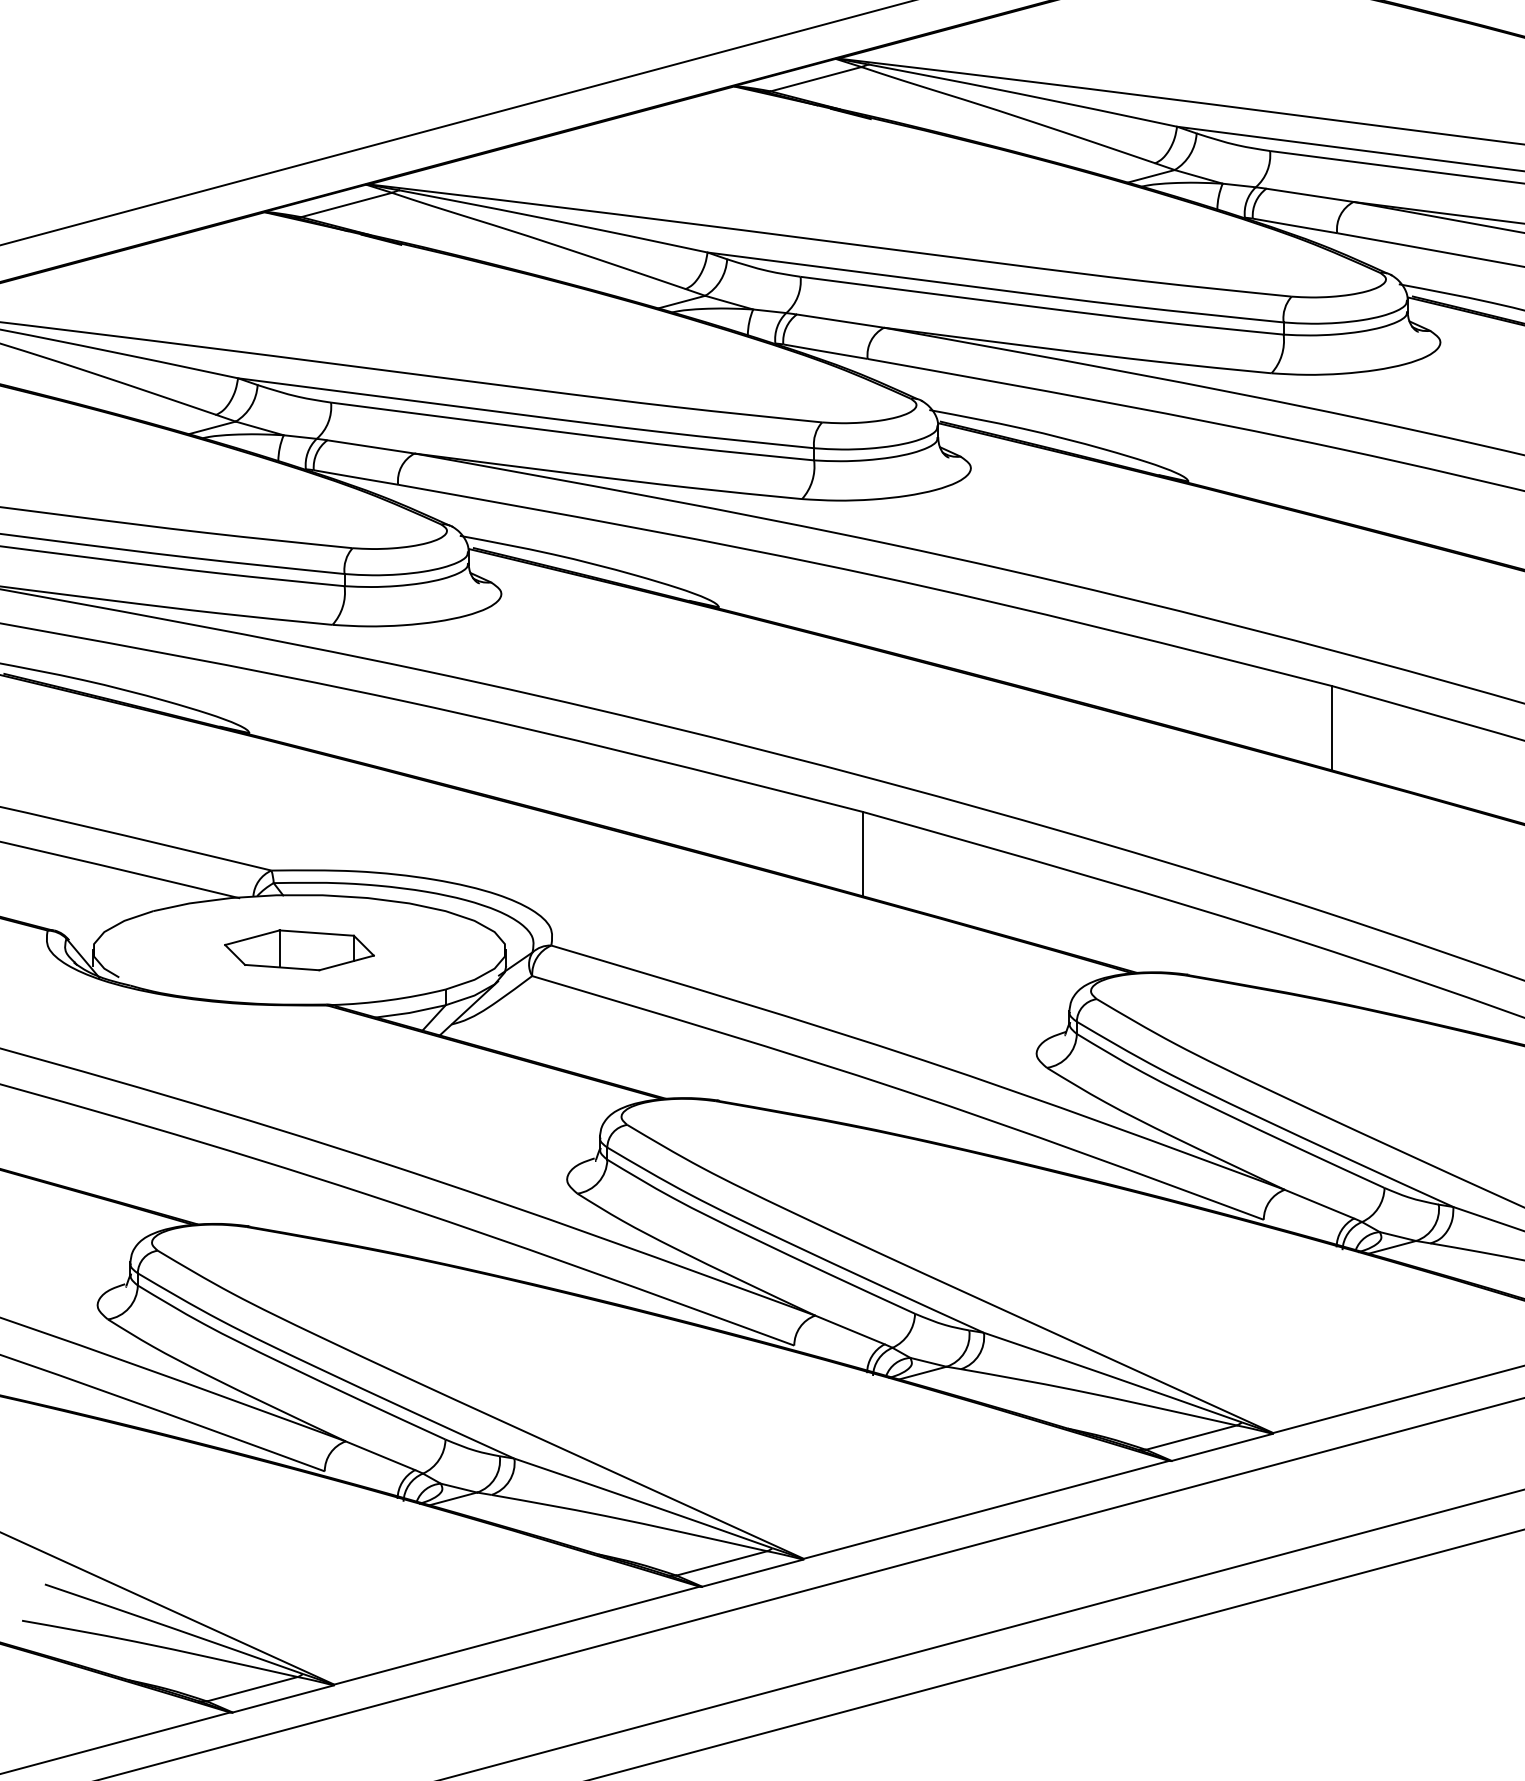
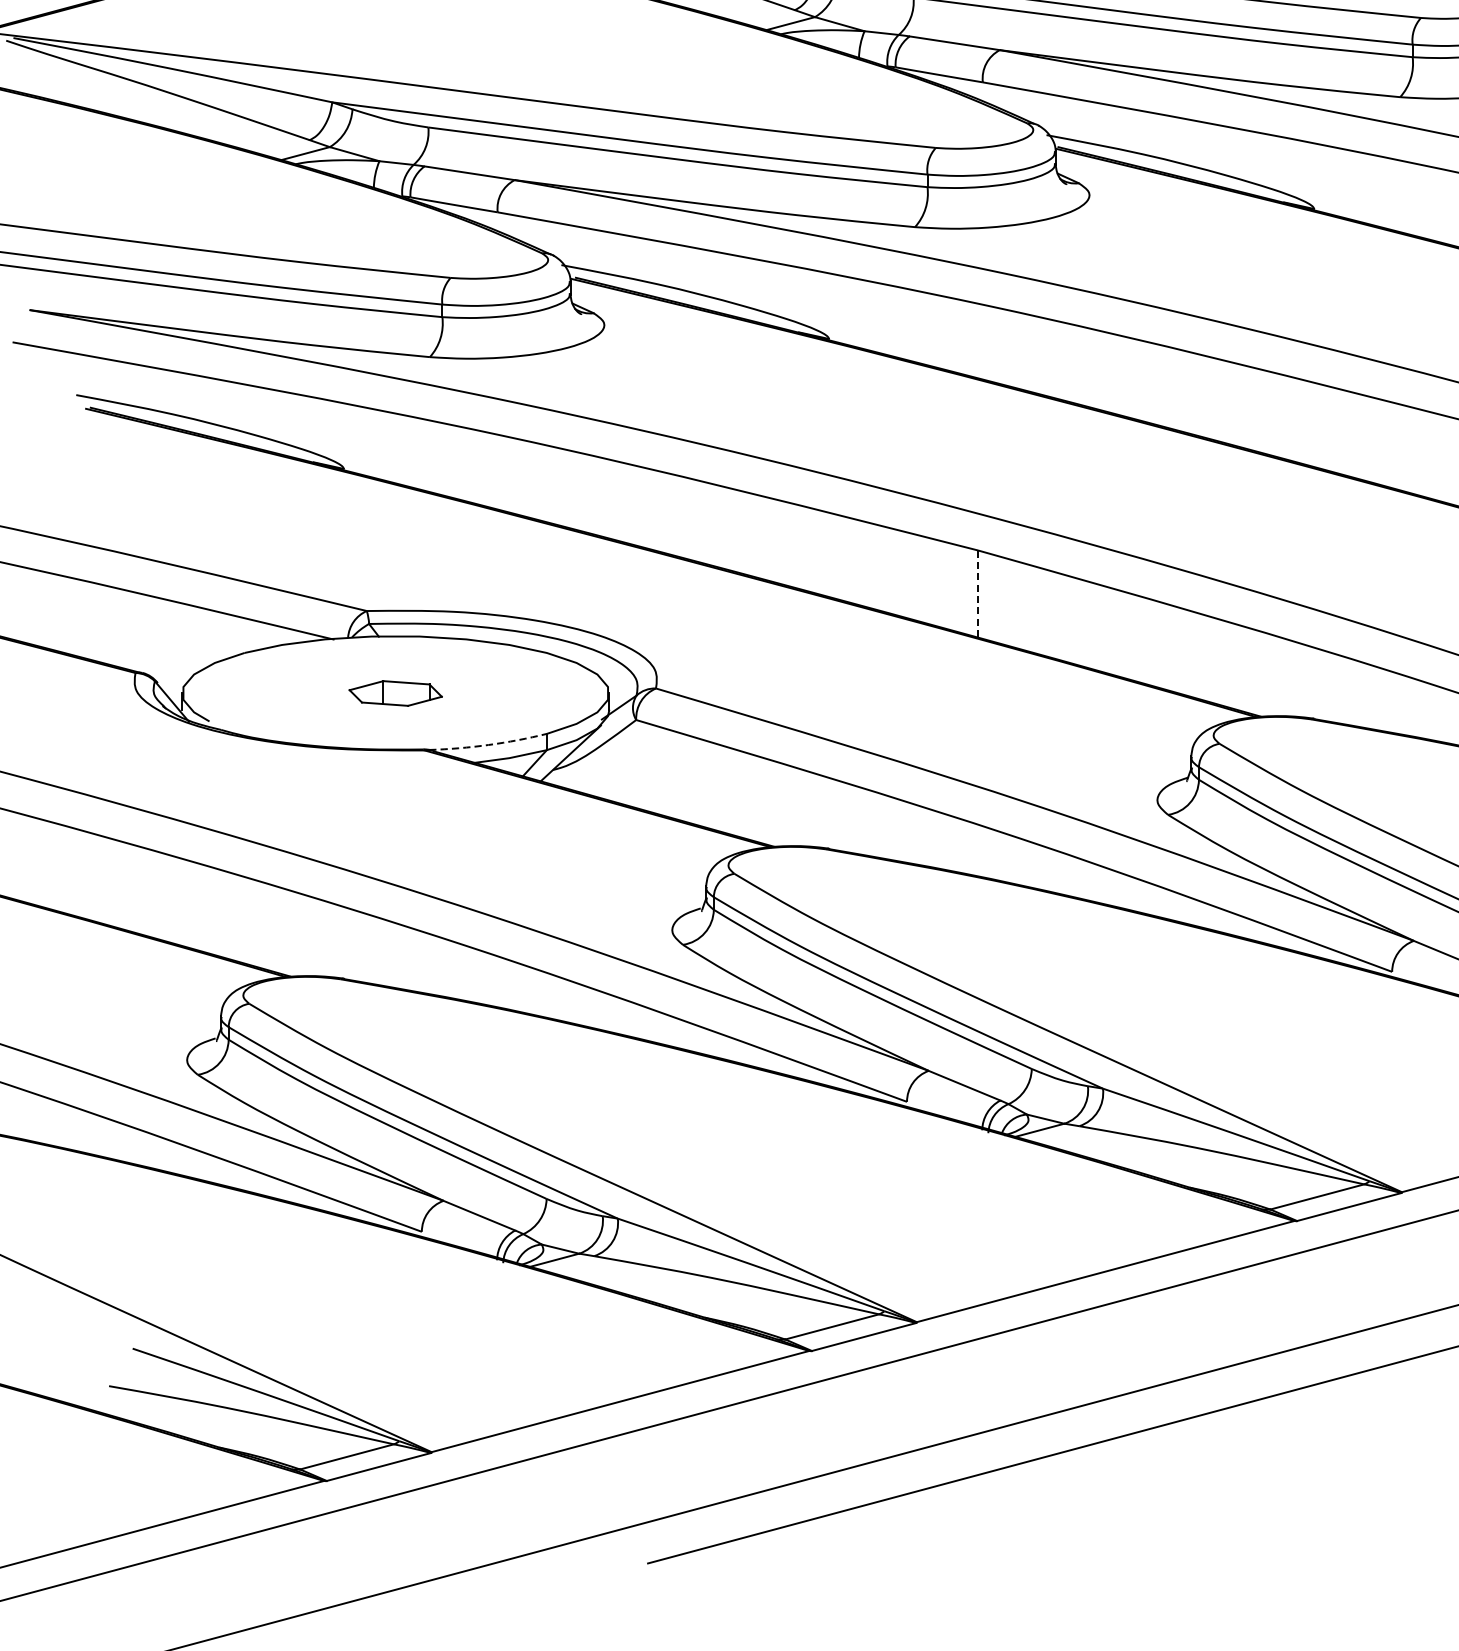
line: (862, 854) -> (977, 594), solid -> dashed
part: (299, 950) -> (395, 693), size x0.6
arc: (389, 1000) -> (488, 745), solid -> dashed

